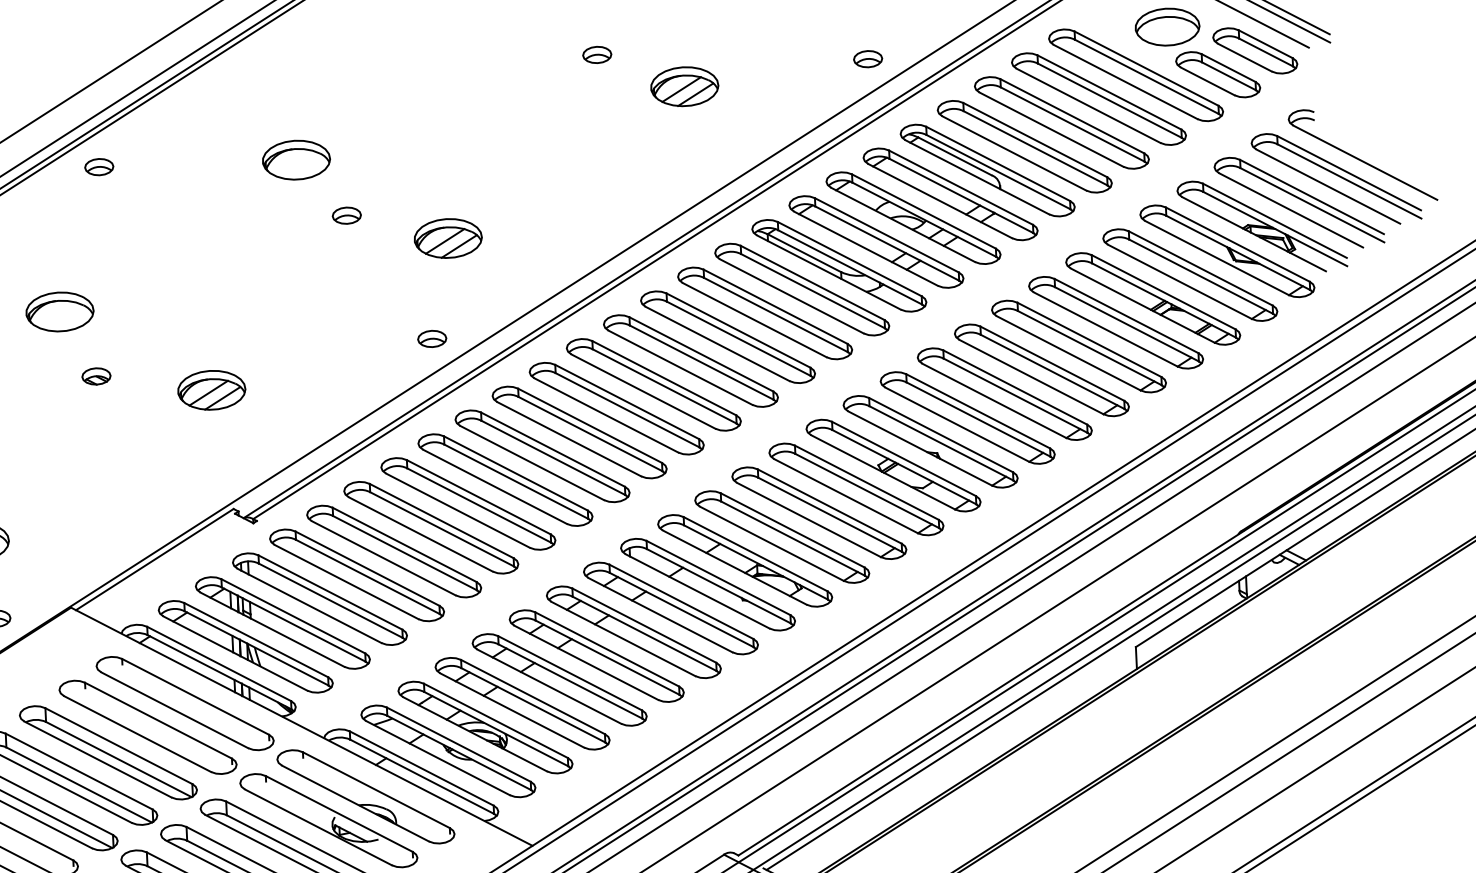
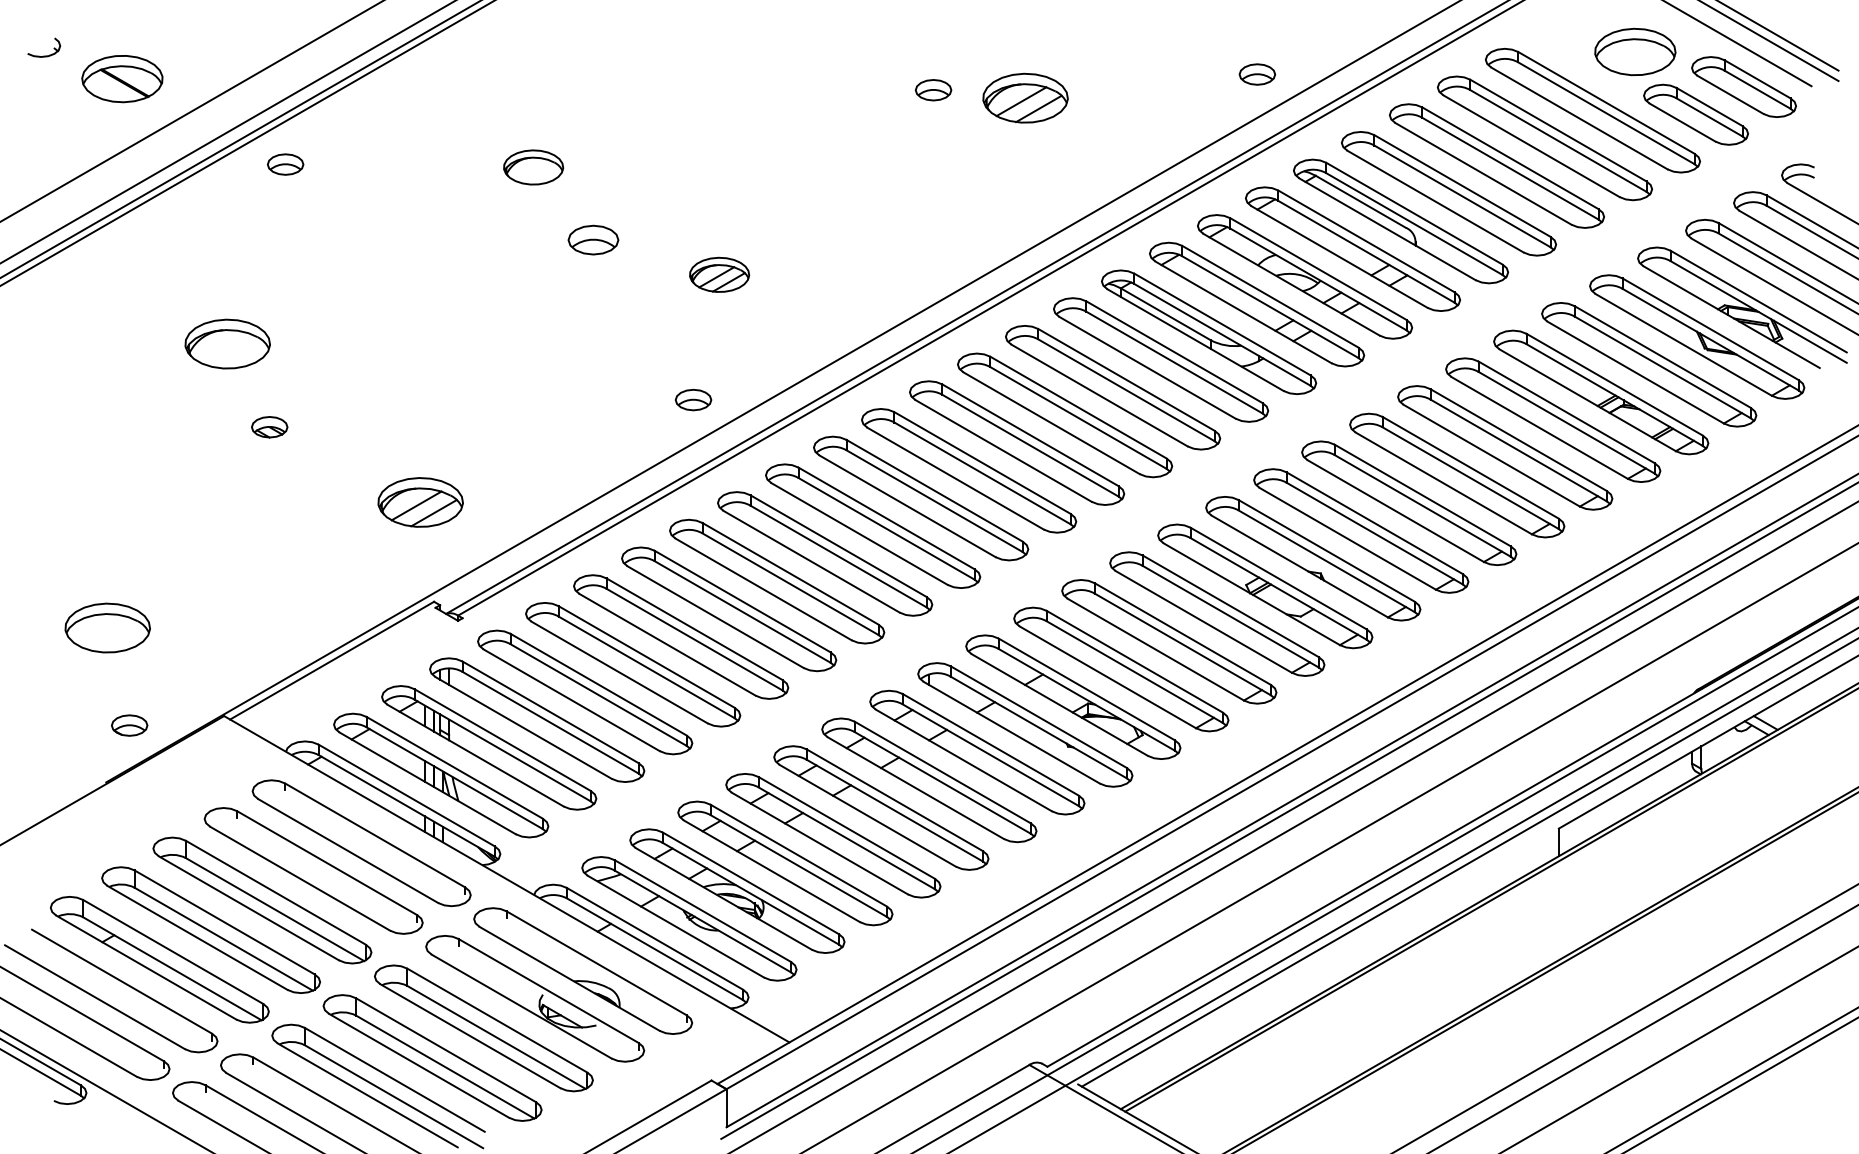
part: (597, 55) -> (933, 90), moved
part: (296, 160) -> (533, 167), size x0.7
part: (346, 215) -> (593, 240), size x1.4
part: (448, 238) -> (719, 274), size x0.7
part: (211, 390) -> (420, 502), moved

